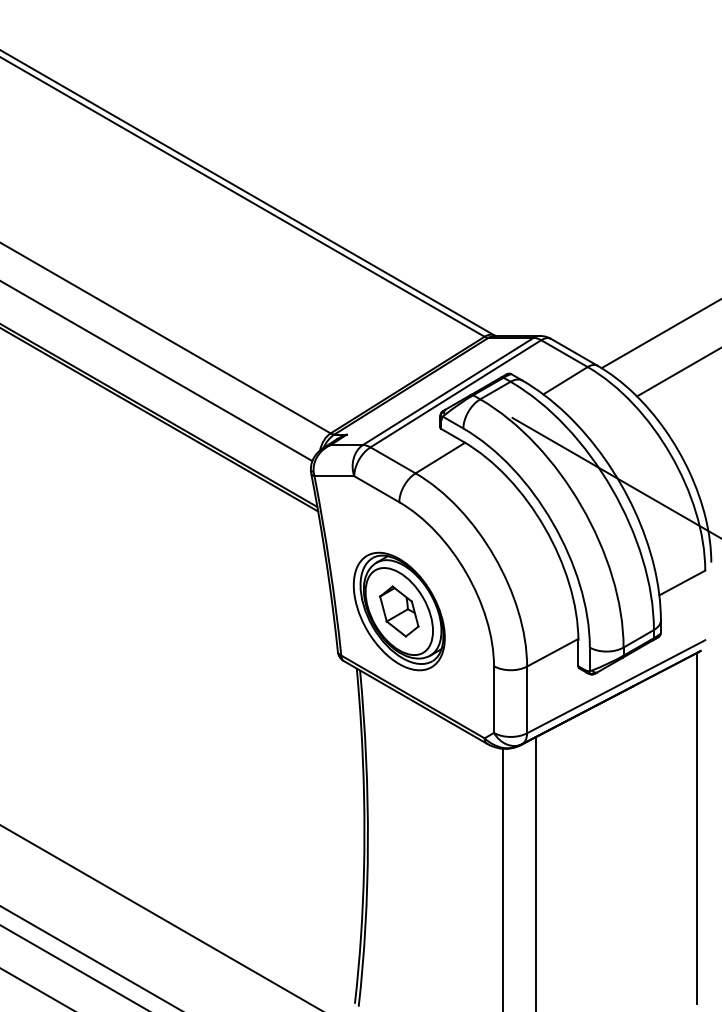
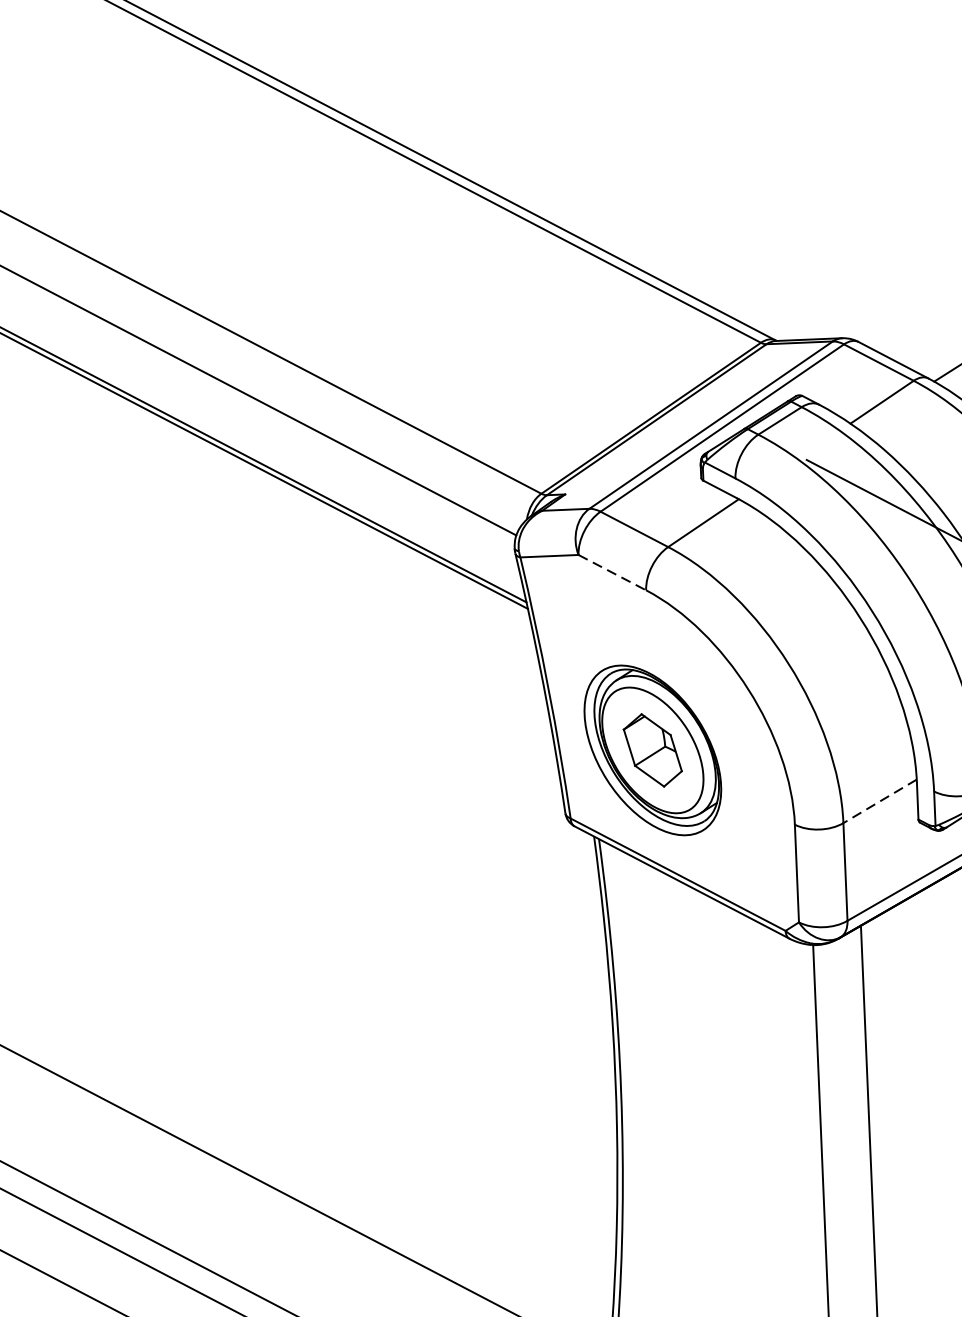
line: (377, 489) -> (613, 573), solid -> dashed
line: (552, 652) -> (879, 801), solid -> dashed

